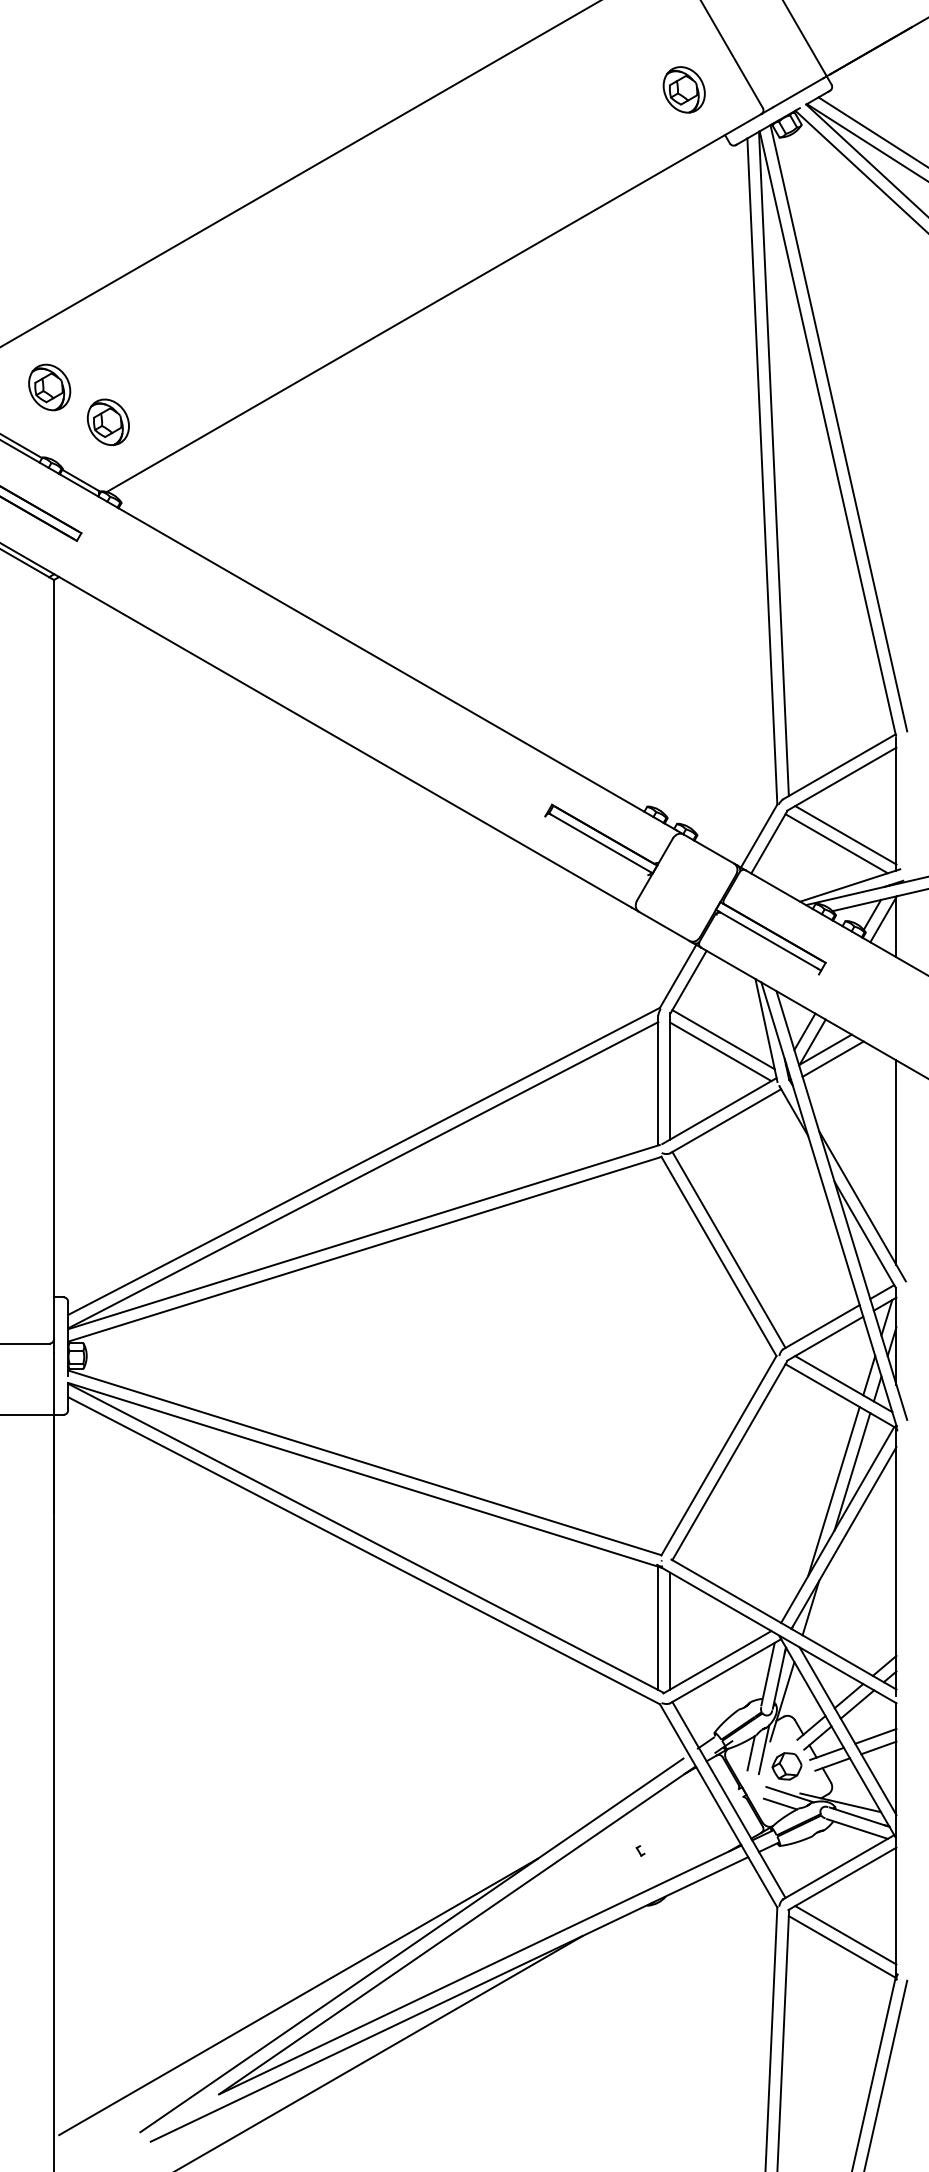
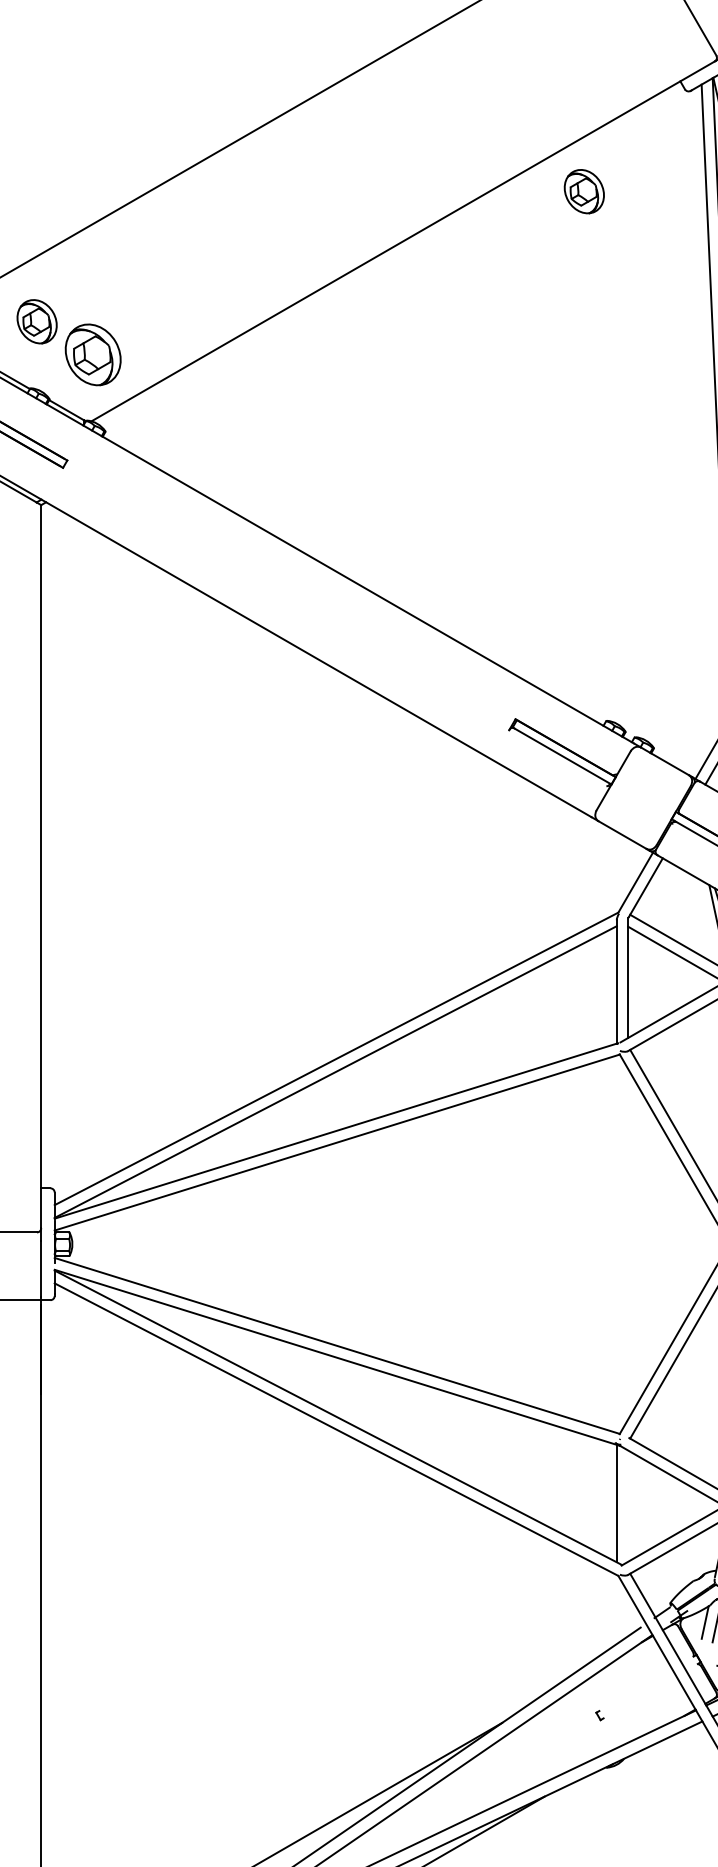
part: (683, 89) -> (583, 191), moved
part: (107, 422) -> (92, 355), size x1.4
line: (670, 1630) -> (628, 1505), removed

